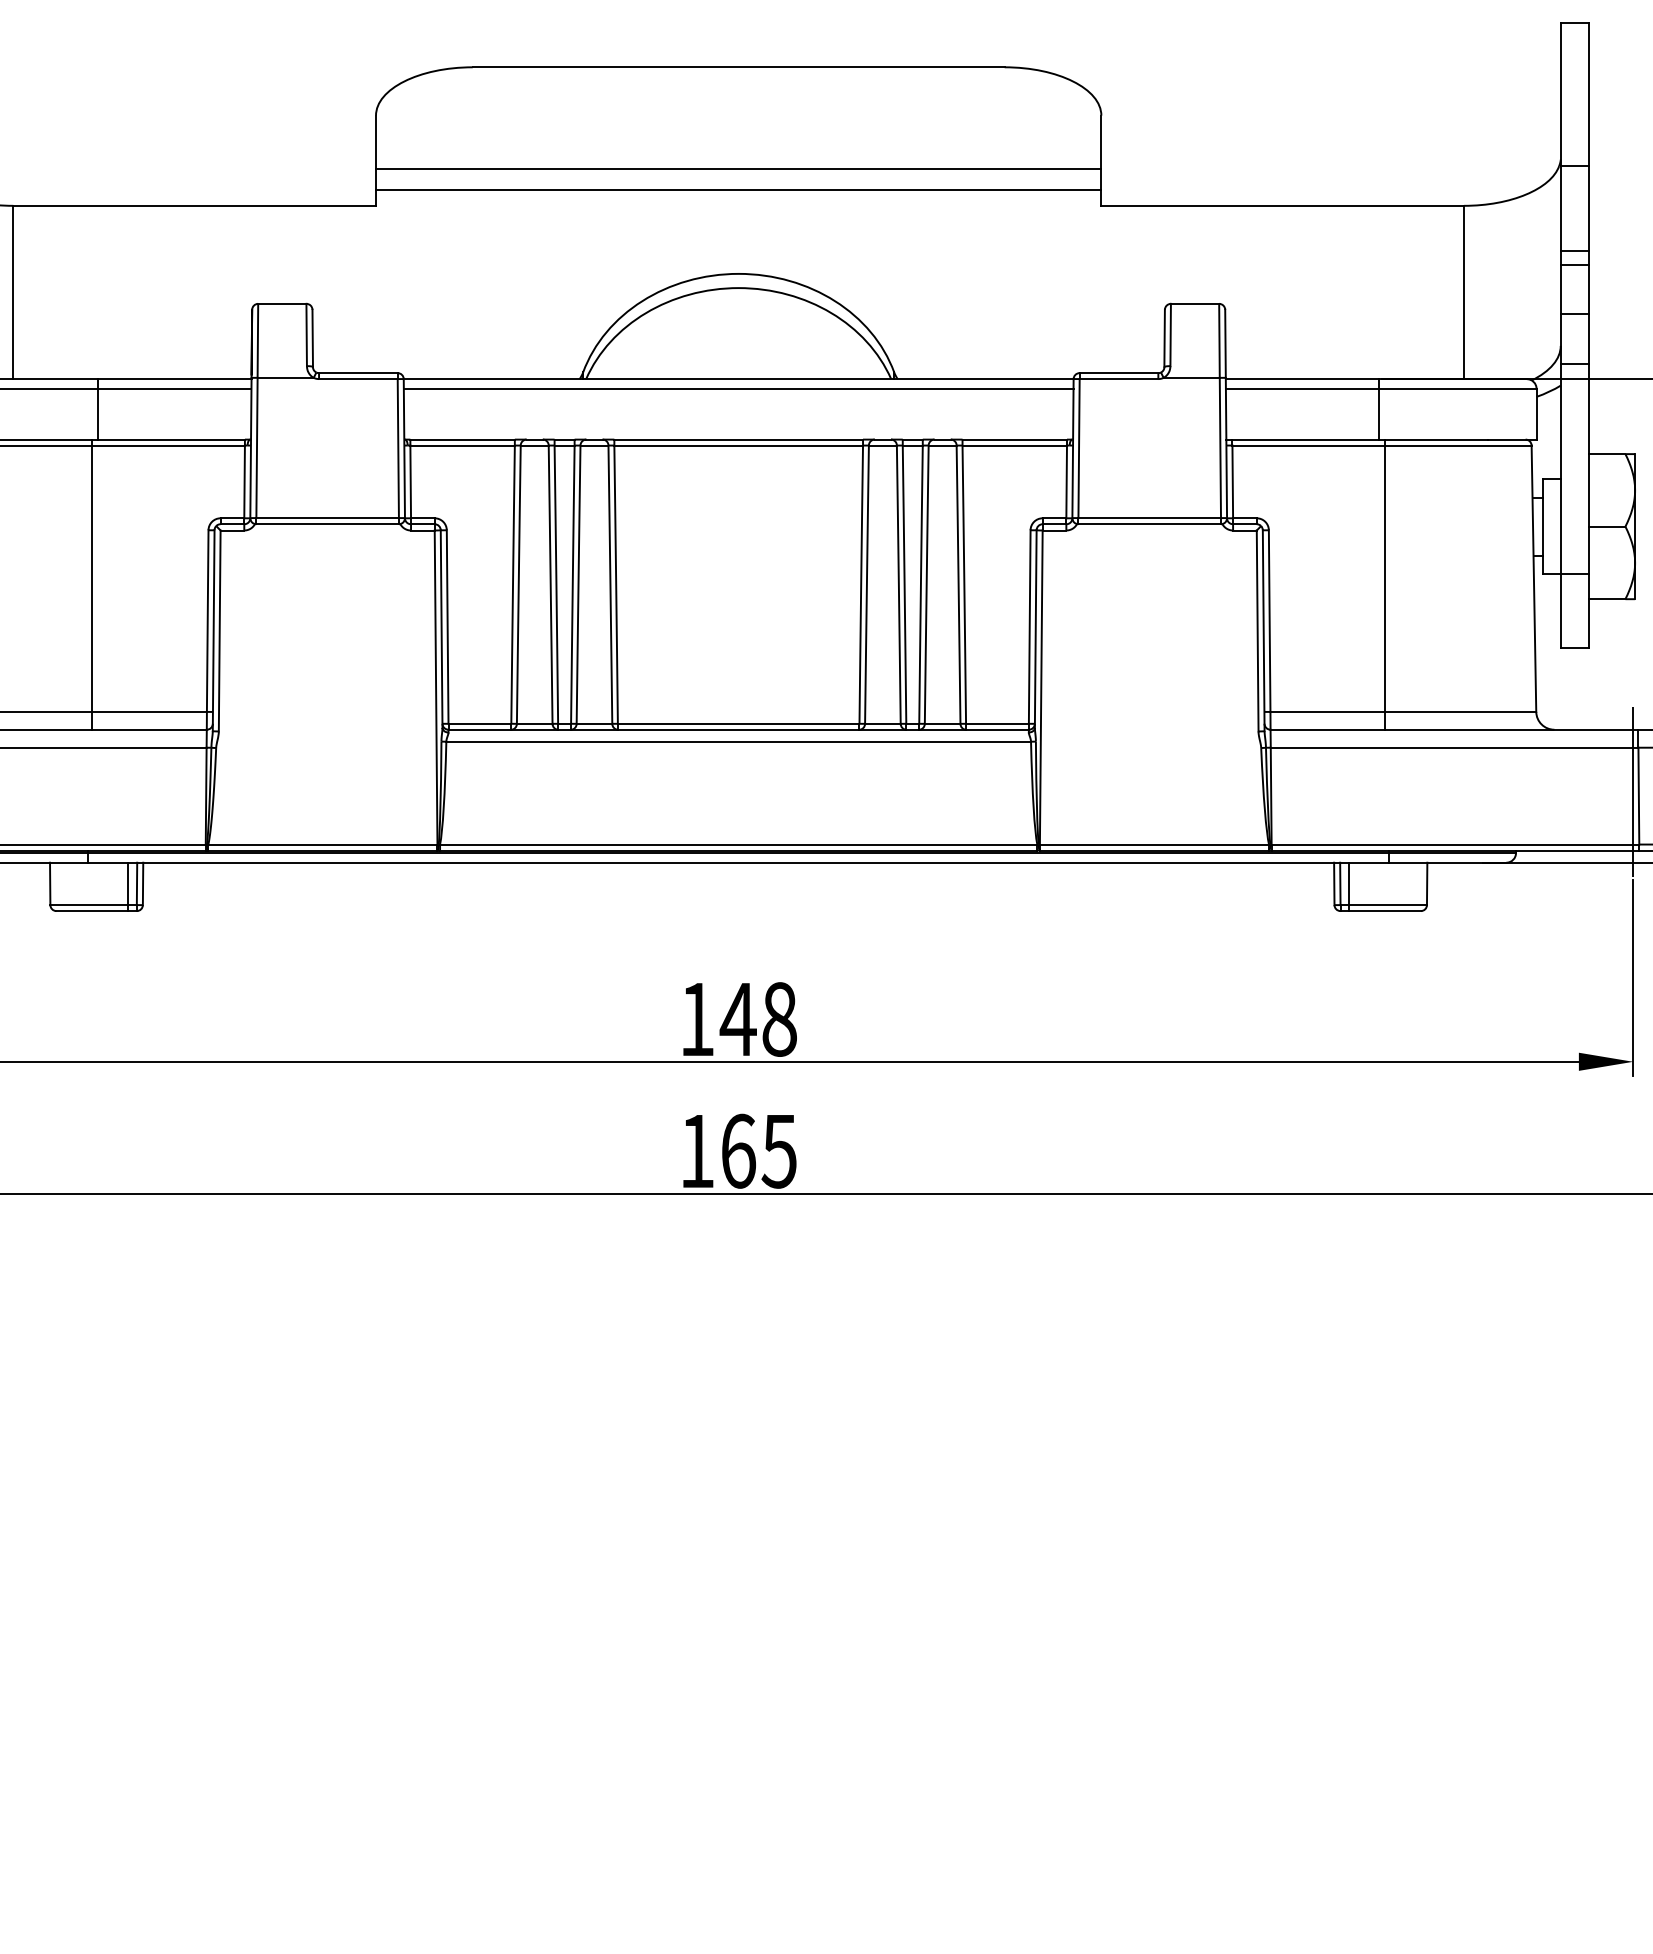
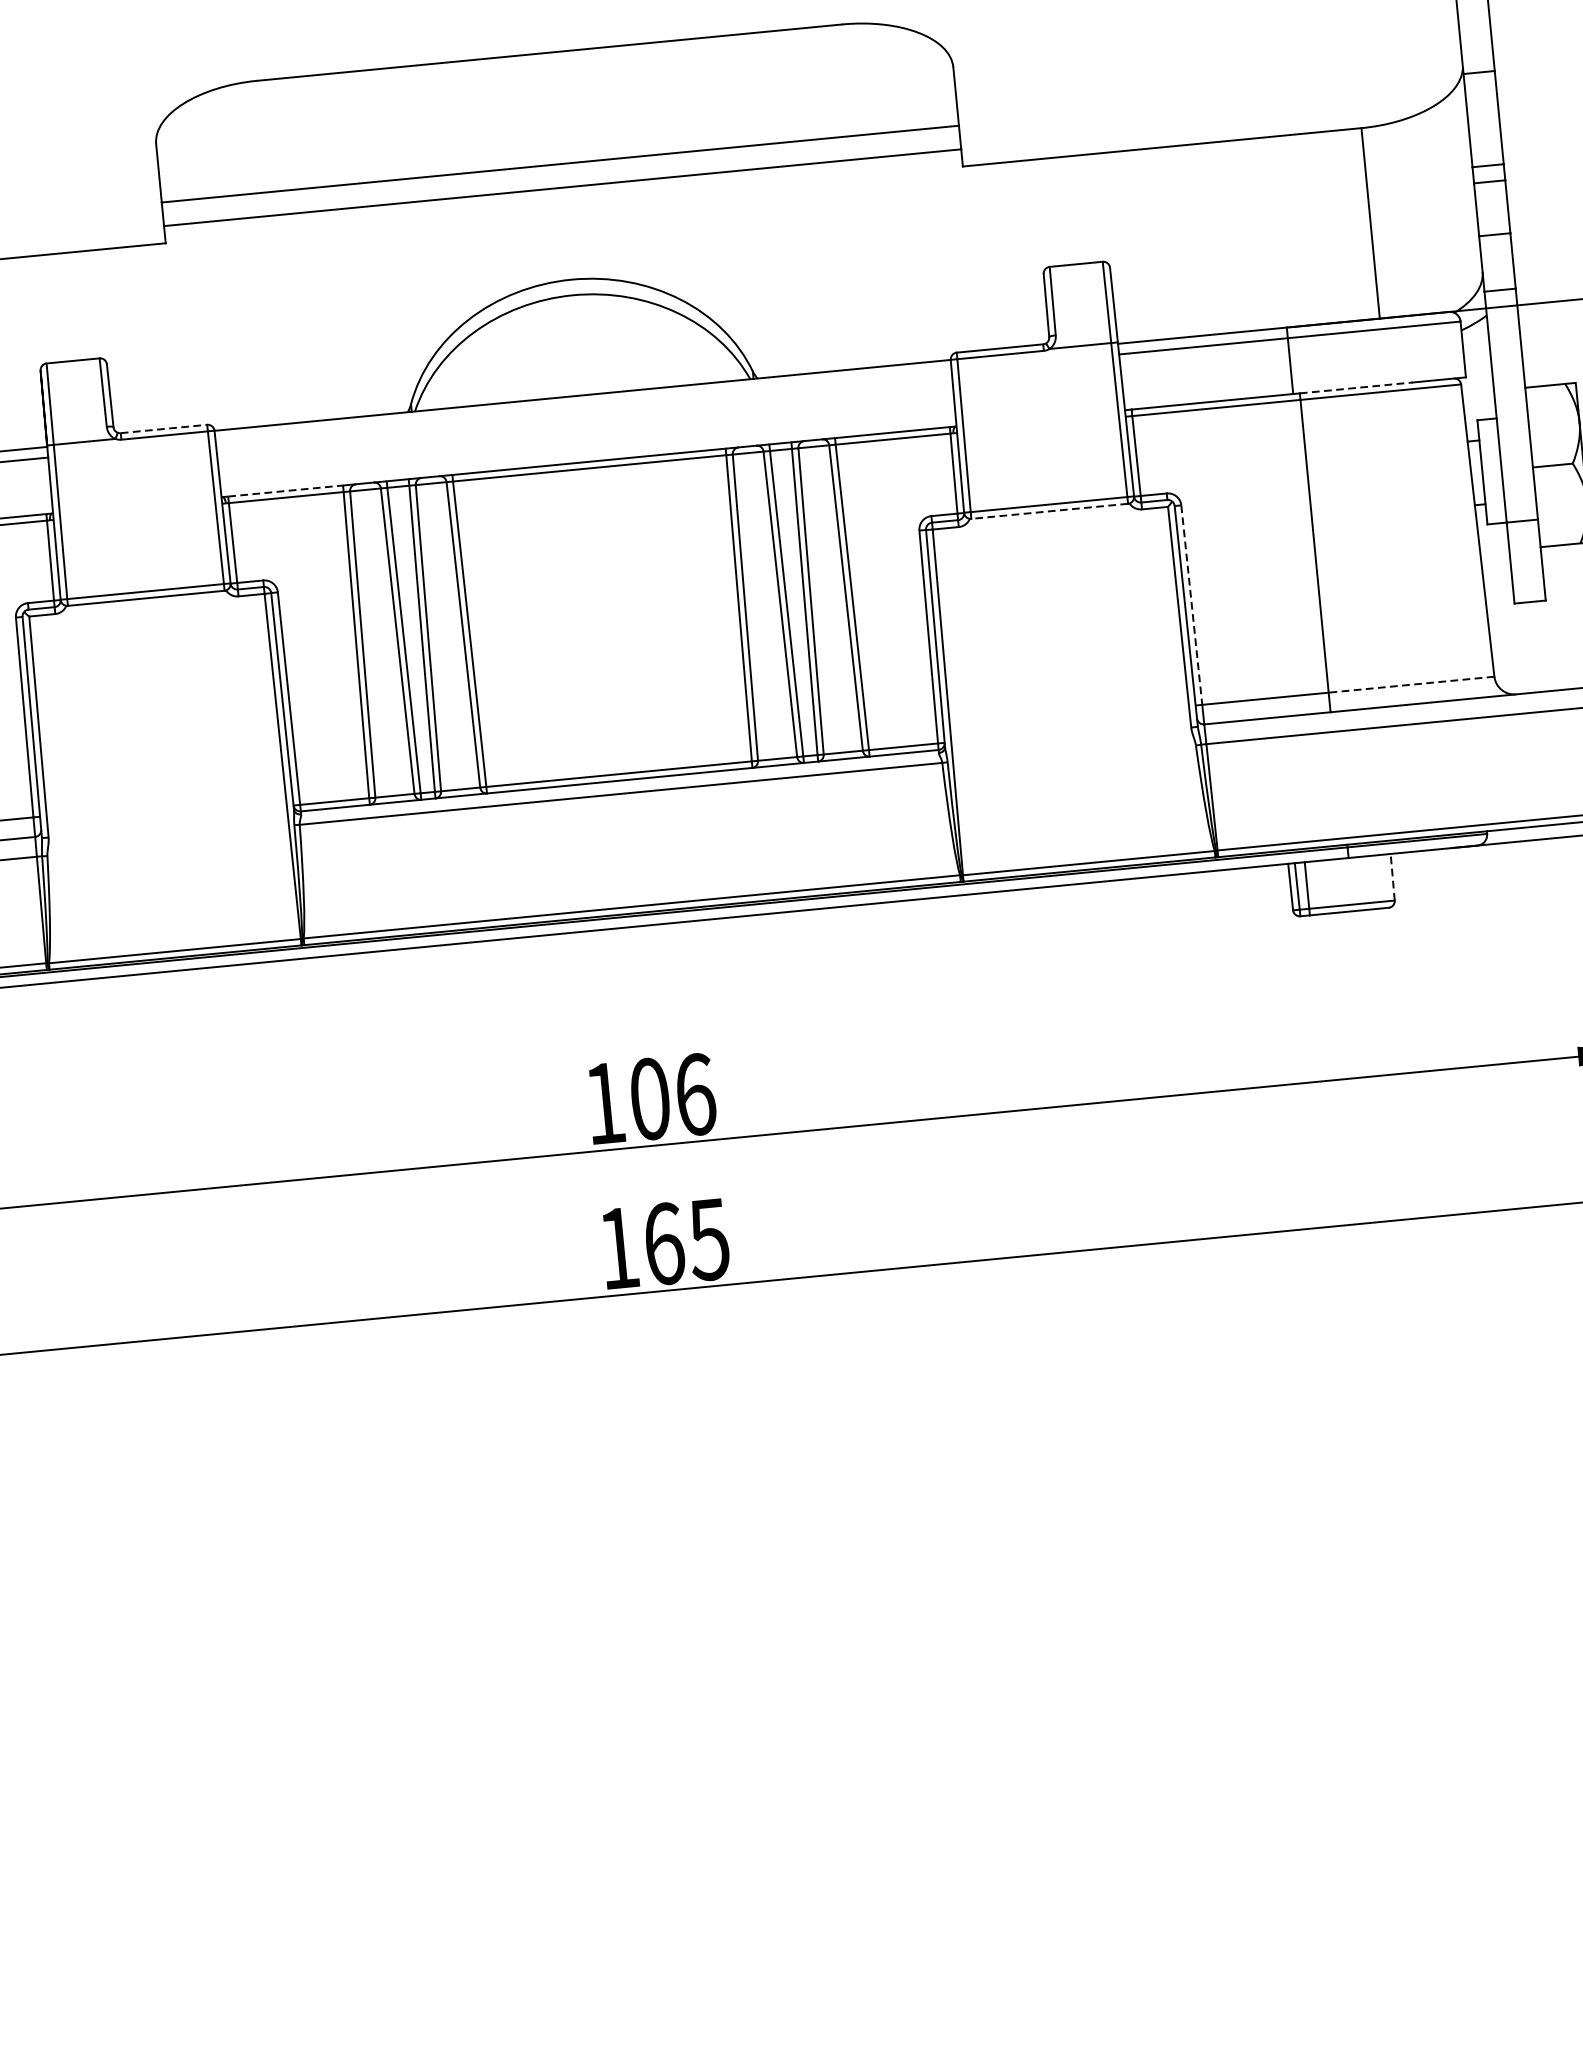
line: (358, 373) -> (164, 429), solid -> dashed
line: (738, 388) -> (583, 405), removed
line: (463, 439) -> (286, 490), solid -> dashed
line: (1437, 439) -> (1357, 387), solid -> dashed
line: (1149, 524) -> (1049, 511), solid -> dashed
line: (1269, 621) -> (1191, 605), solid -> dashed
line: (1460, 711) -> (1411, 684), solid -> dashed
line: (1427, 883) -> (1393, 876), solid -> dashed
text: (758, 1019) -> (672, 1097), 148 -> 106

